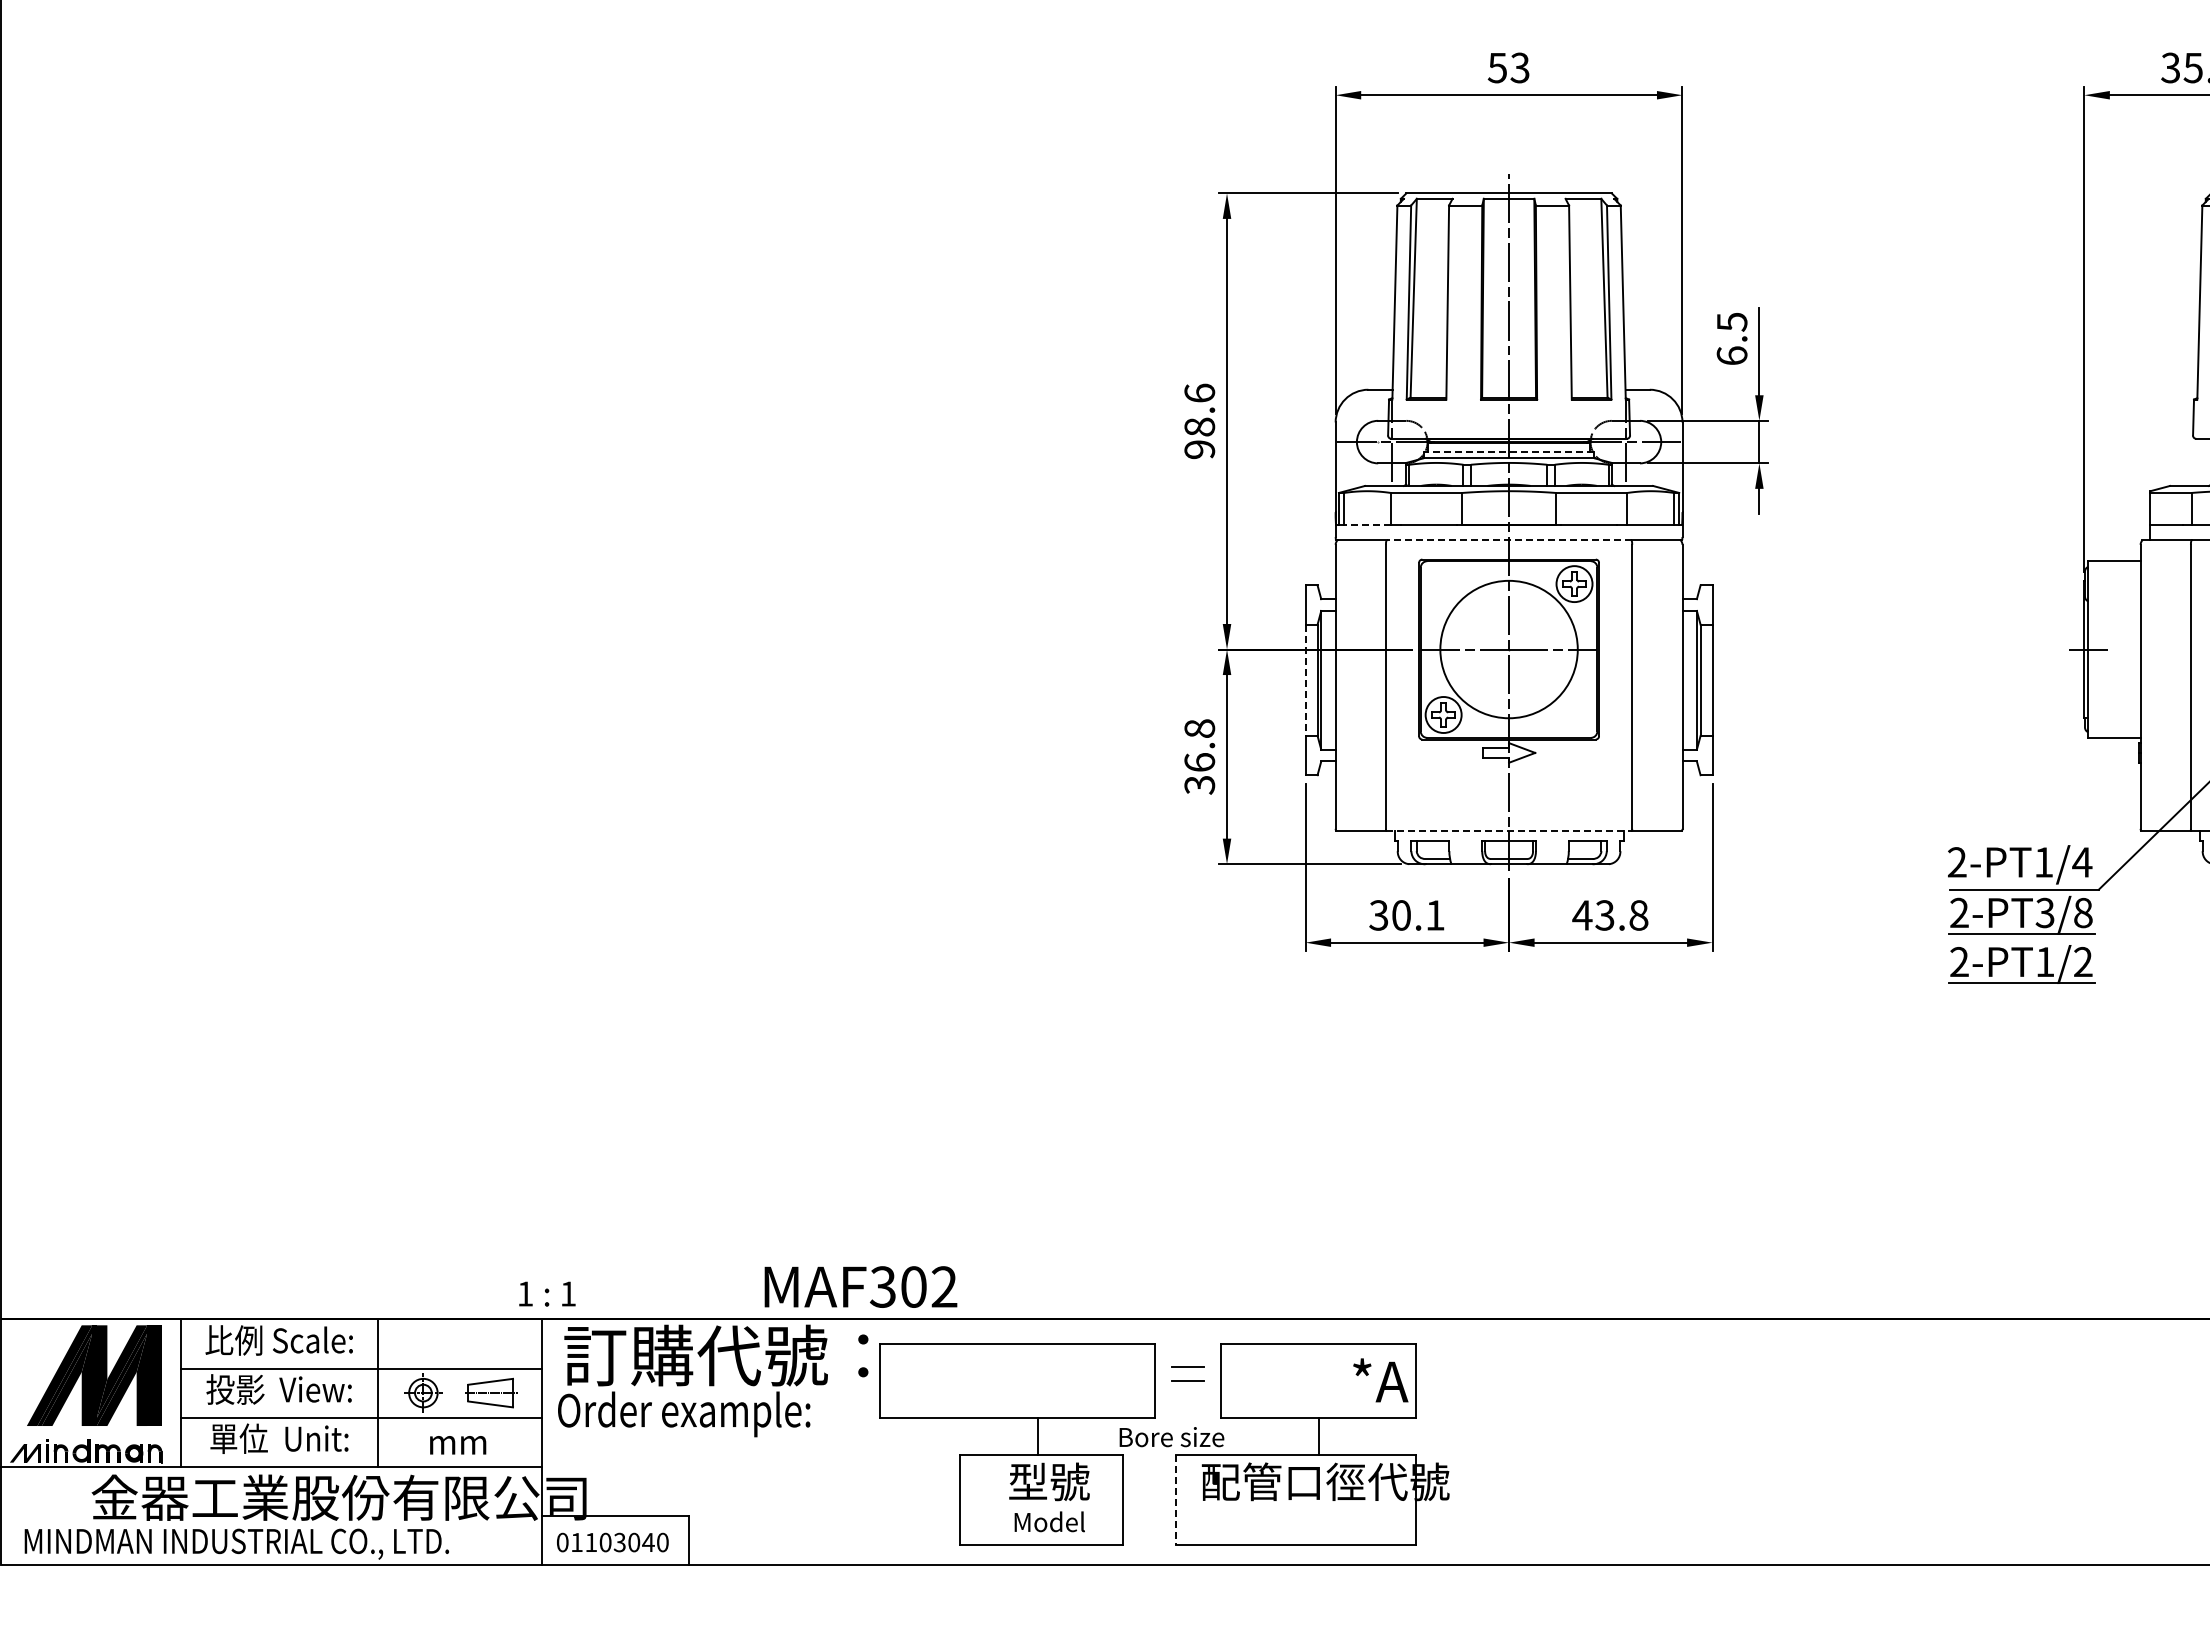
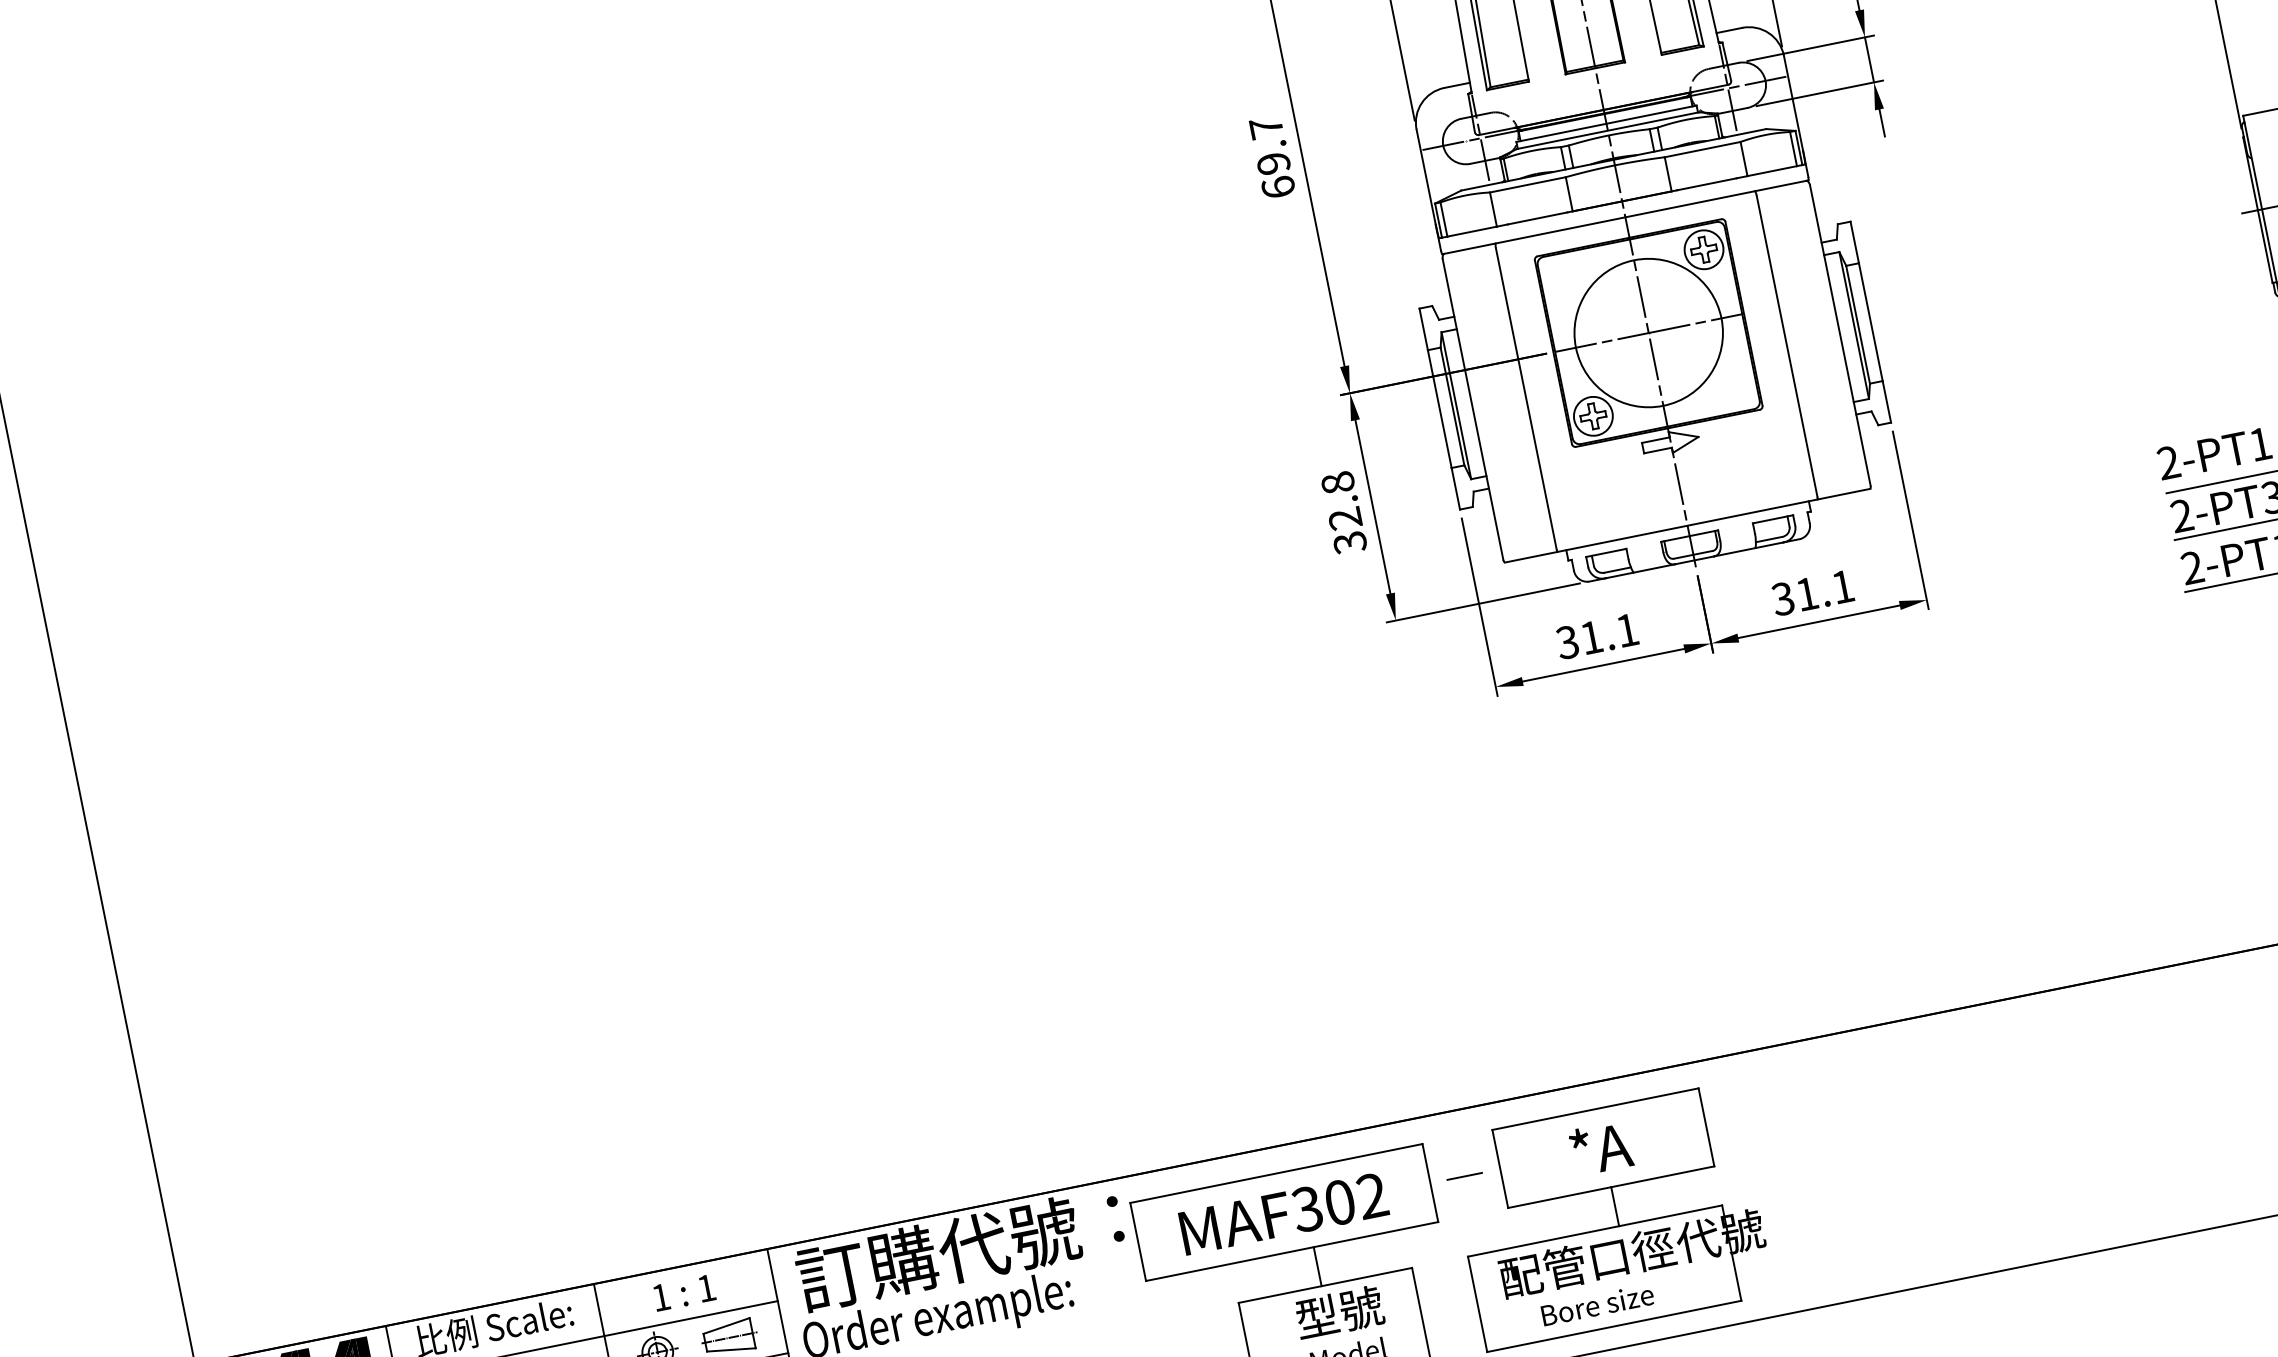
text: (1199, 421) -> (1272, 157), 98.6 -> 69.7
line: (1508, 451) -> (1605, 123), dashed -> solid
line: (1366, 525) -> (1471, 232), dashed -> solid
line: (1509, 540) -> (1625, 217), dashed -> solid
line: (1305, 680) -> (1439, 409), dashed -> solid
text: (1199, 762) -> (1345, 518), 36.8 -> 32.8
line: (1509, 831) -> (1688, 525), dashed -> solid
text: (1401, 915) -> (1591, 637), 30.1 -> 31.1
text: (1610, 915) -> (1812, 593), 43.8 -> 31.1
text: (860, 1286) -> (1283, 1213), moved
text: (547, 1293) -> (684, 1292), moved
line: (1187, 1366) -> (1461, 1160), removed
text: (1380, 1380) -> (1600, 1148), moved
text: (1171, 1437) -> (1597, 1305), moved
line: (1176, 1500) -> (1478, 1305), dashed -> solid

